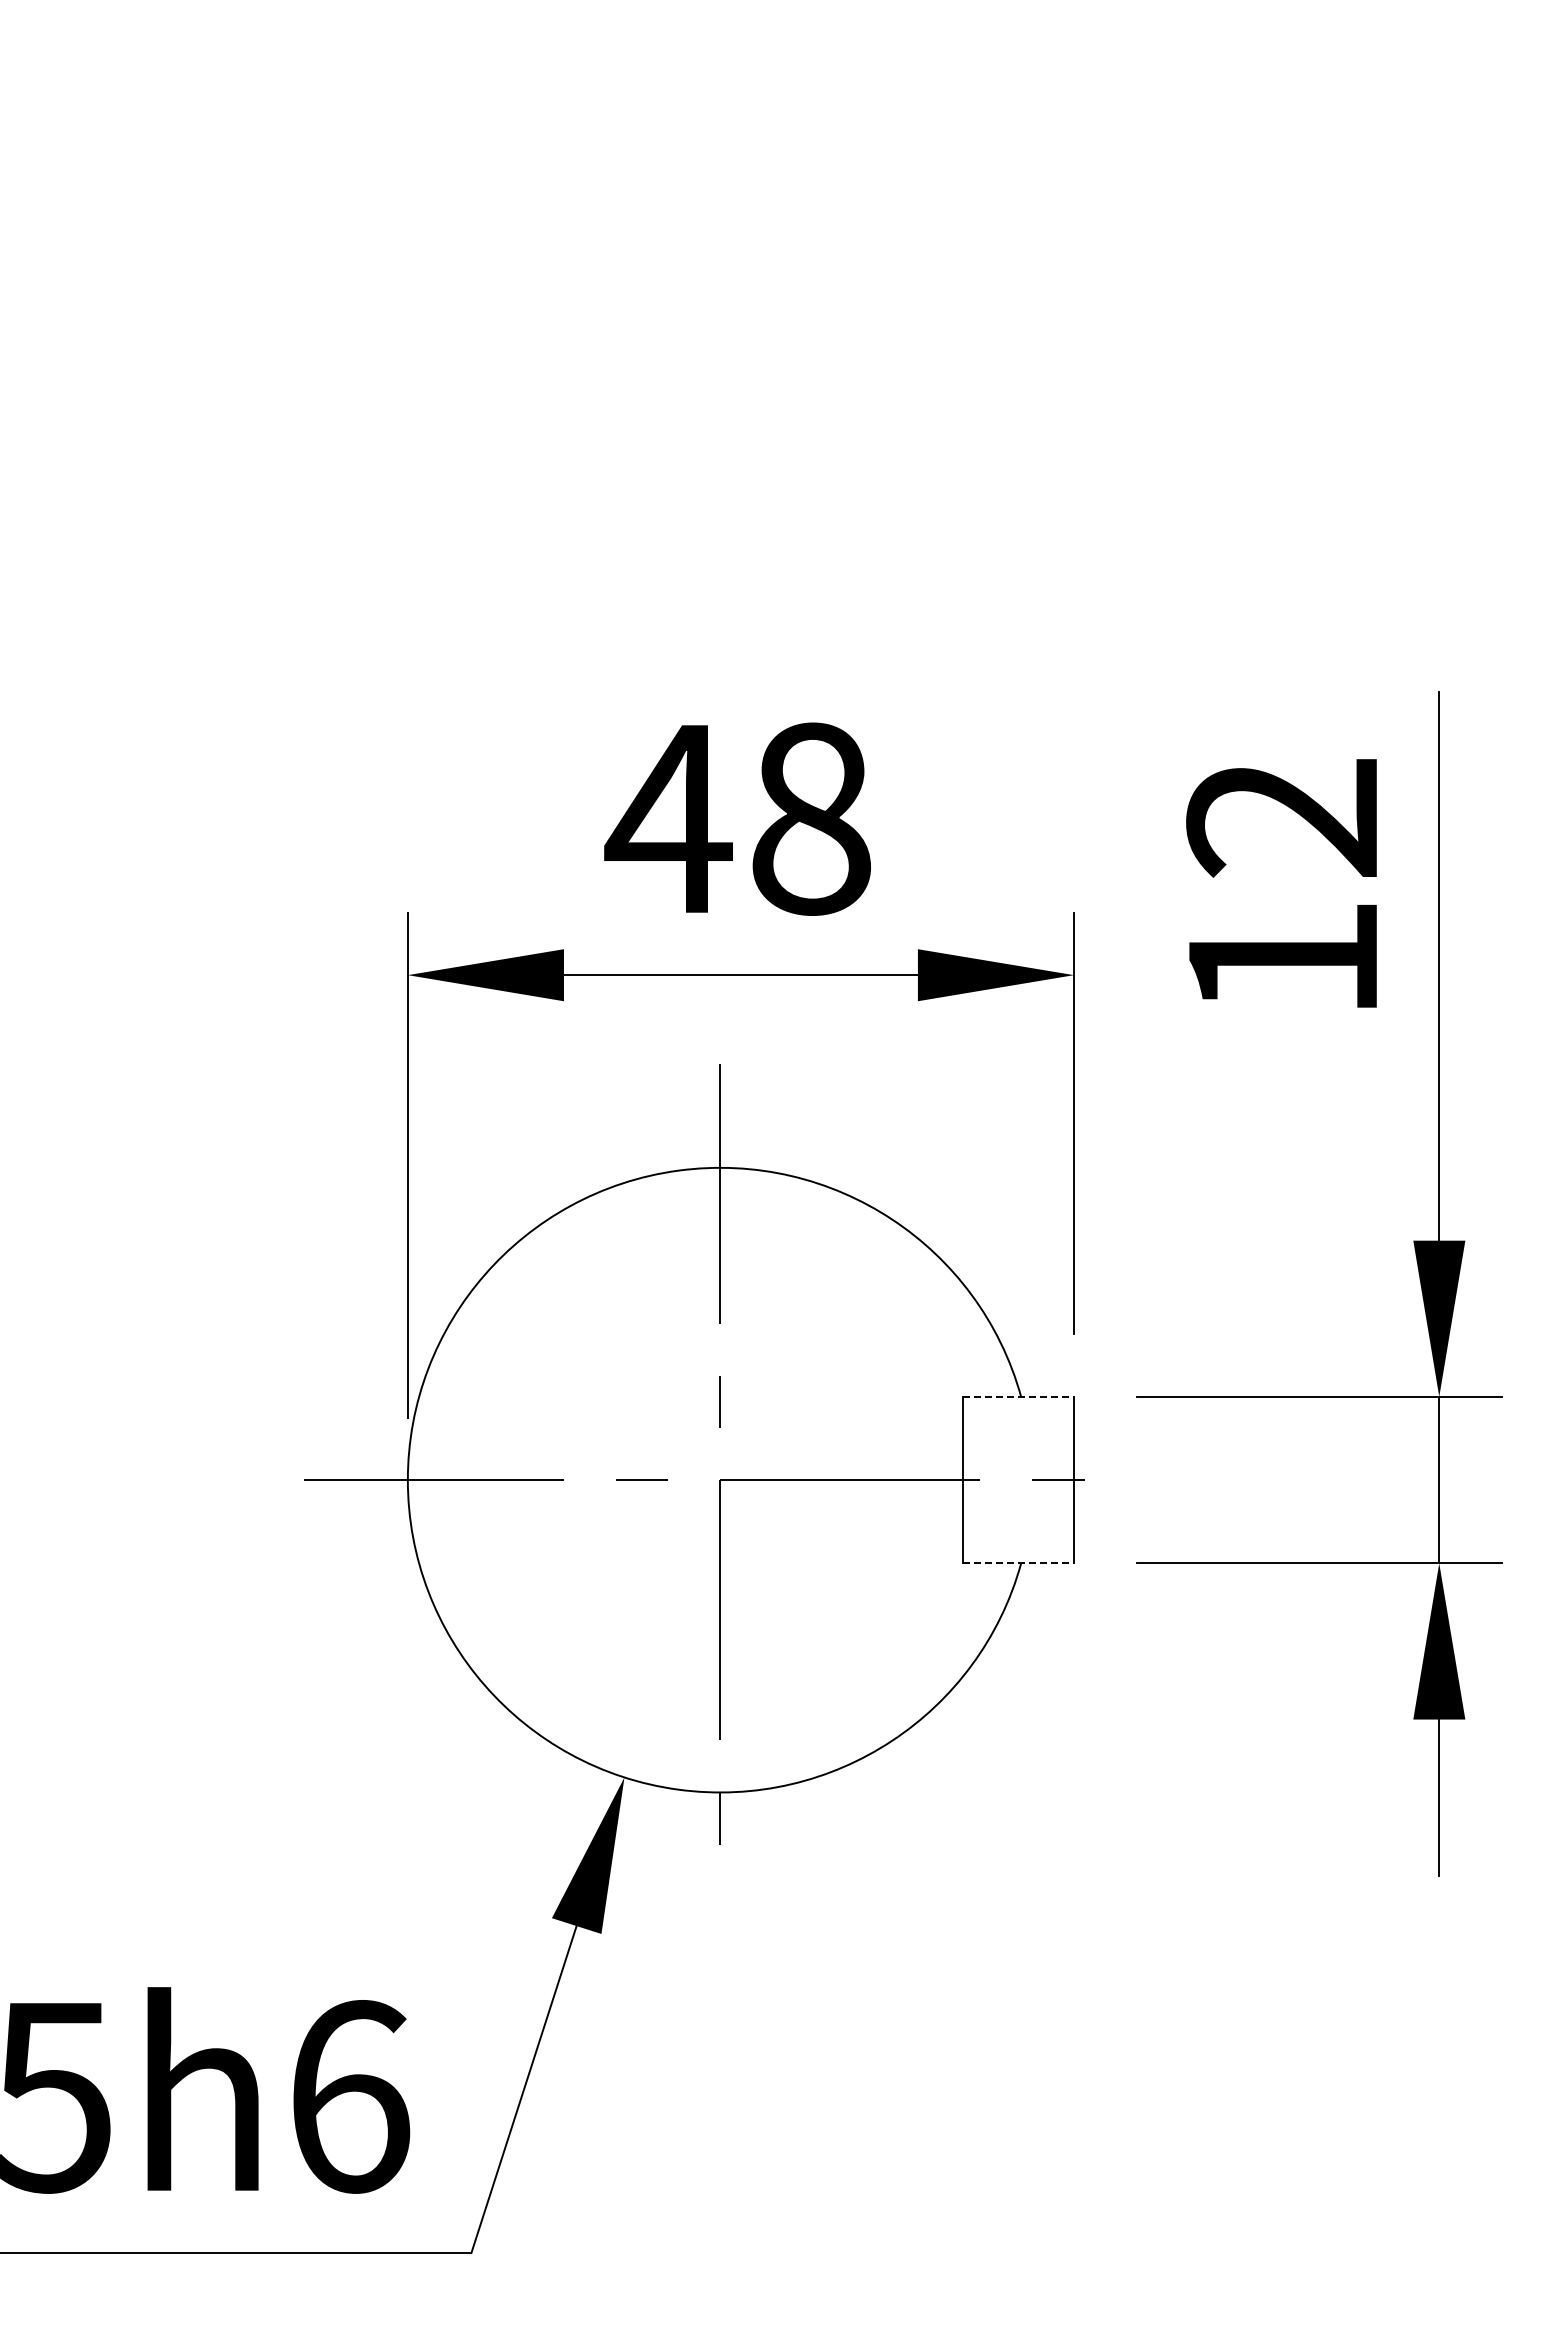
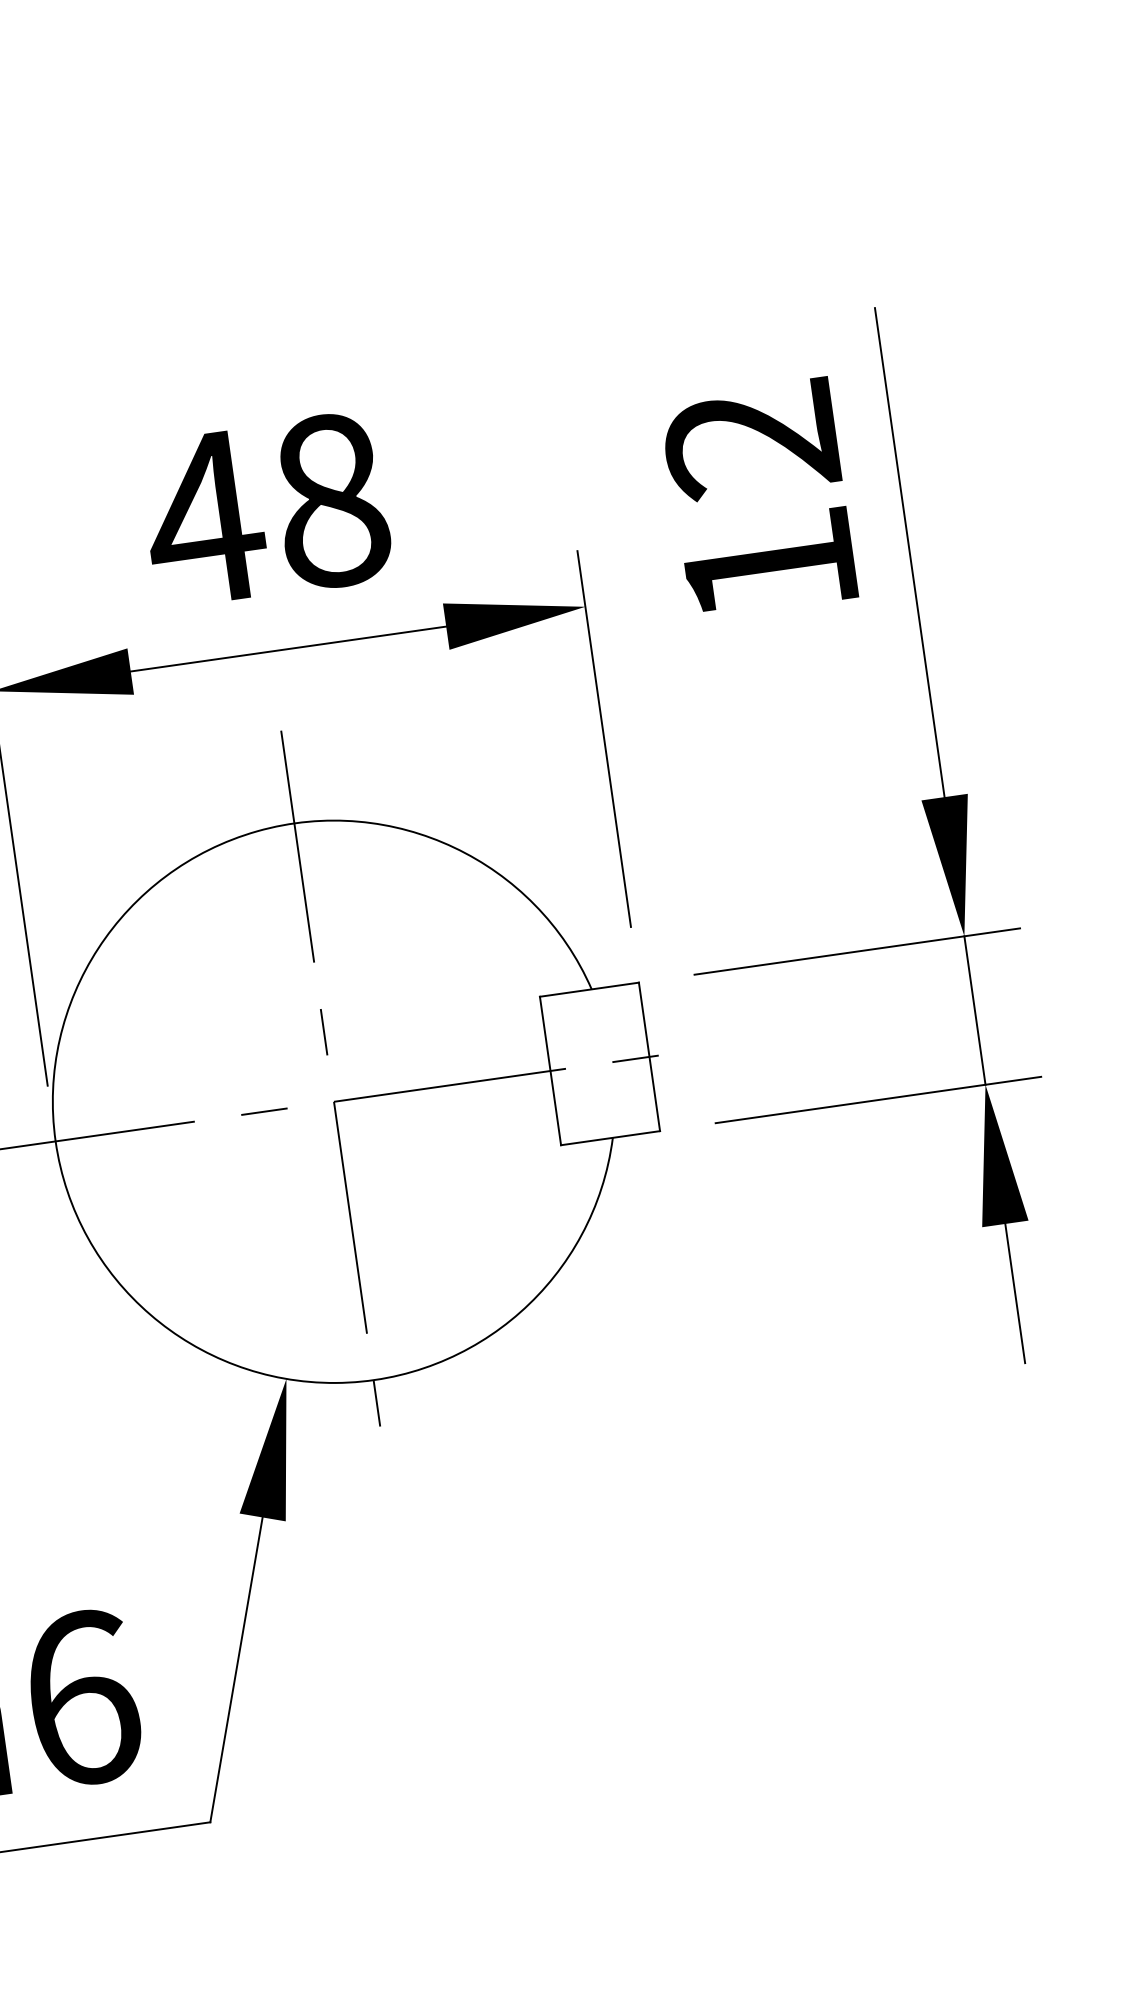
line: (1018, 1396) -> (589, 989), dashed -> solid
line: (1018, 1563) -> (610, 1138), dashed -> solid

